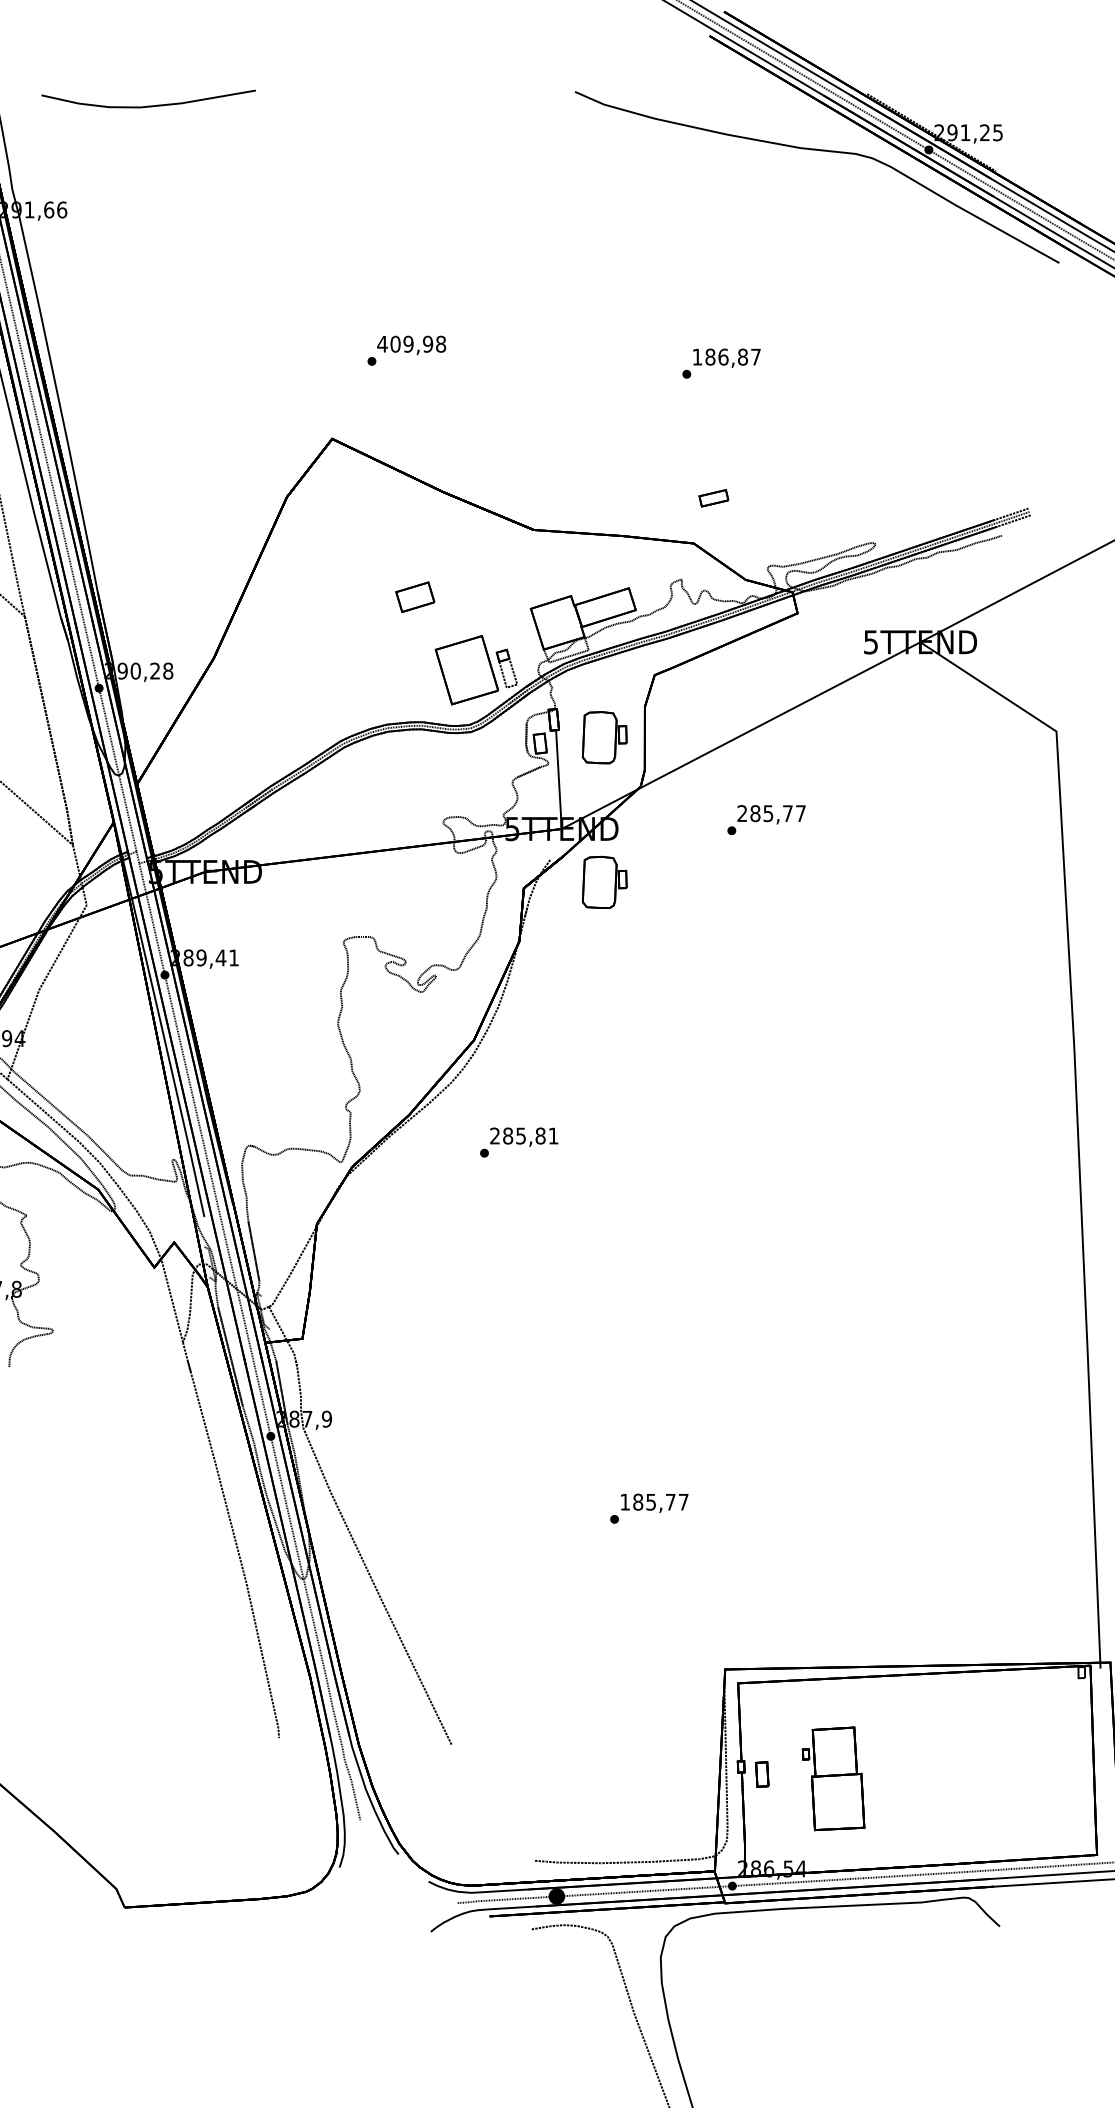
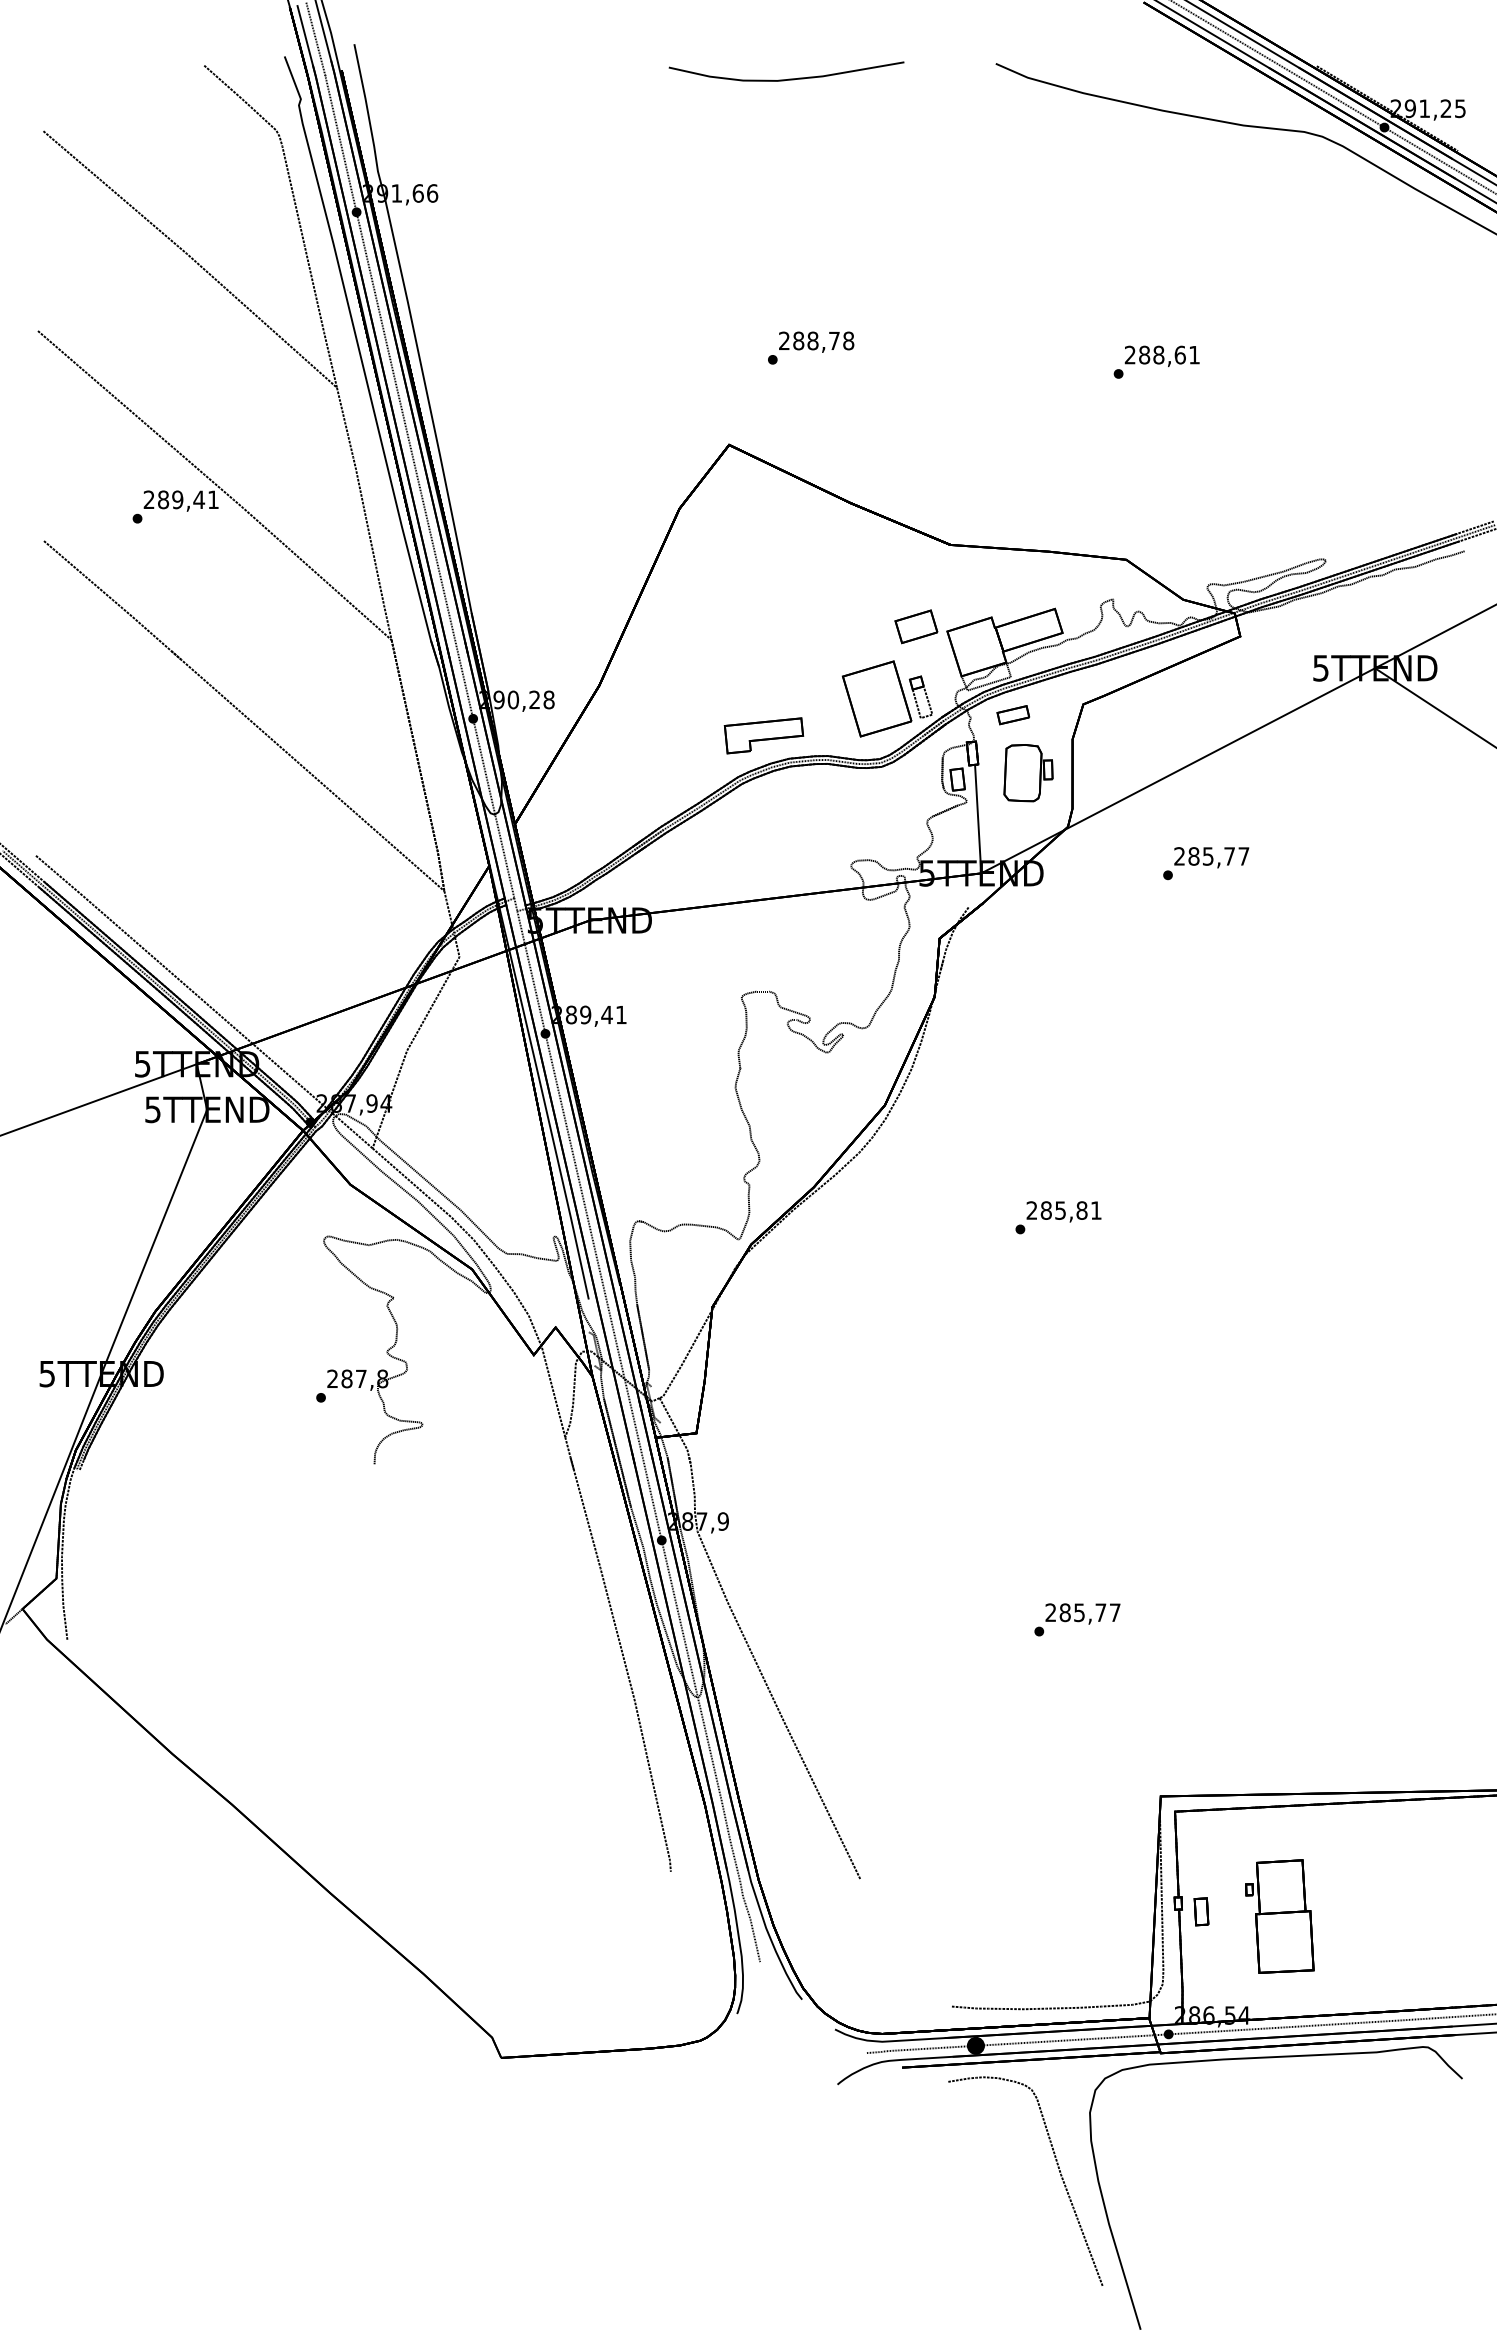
curve: (150, 105) -> (788, 78), moved
text: (404, 343) -> (808, 340), 409,98 -> 288,78
text: (725, 356) -> (1161, 354), 186,87 -> 288,61
part: (714, 498) -> (1013, 715), moved
part: (415, 596) -> (916, 626), moved
part: (363, 703) -> (763, 735), added
part: (604, 882) -> (1028, 932), removed
text: (519, 1142) -> (1058, 1217), moved
text: (624, 1501) -> (1050, 1612), 185,77 -> 285,77

